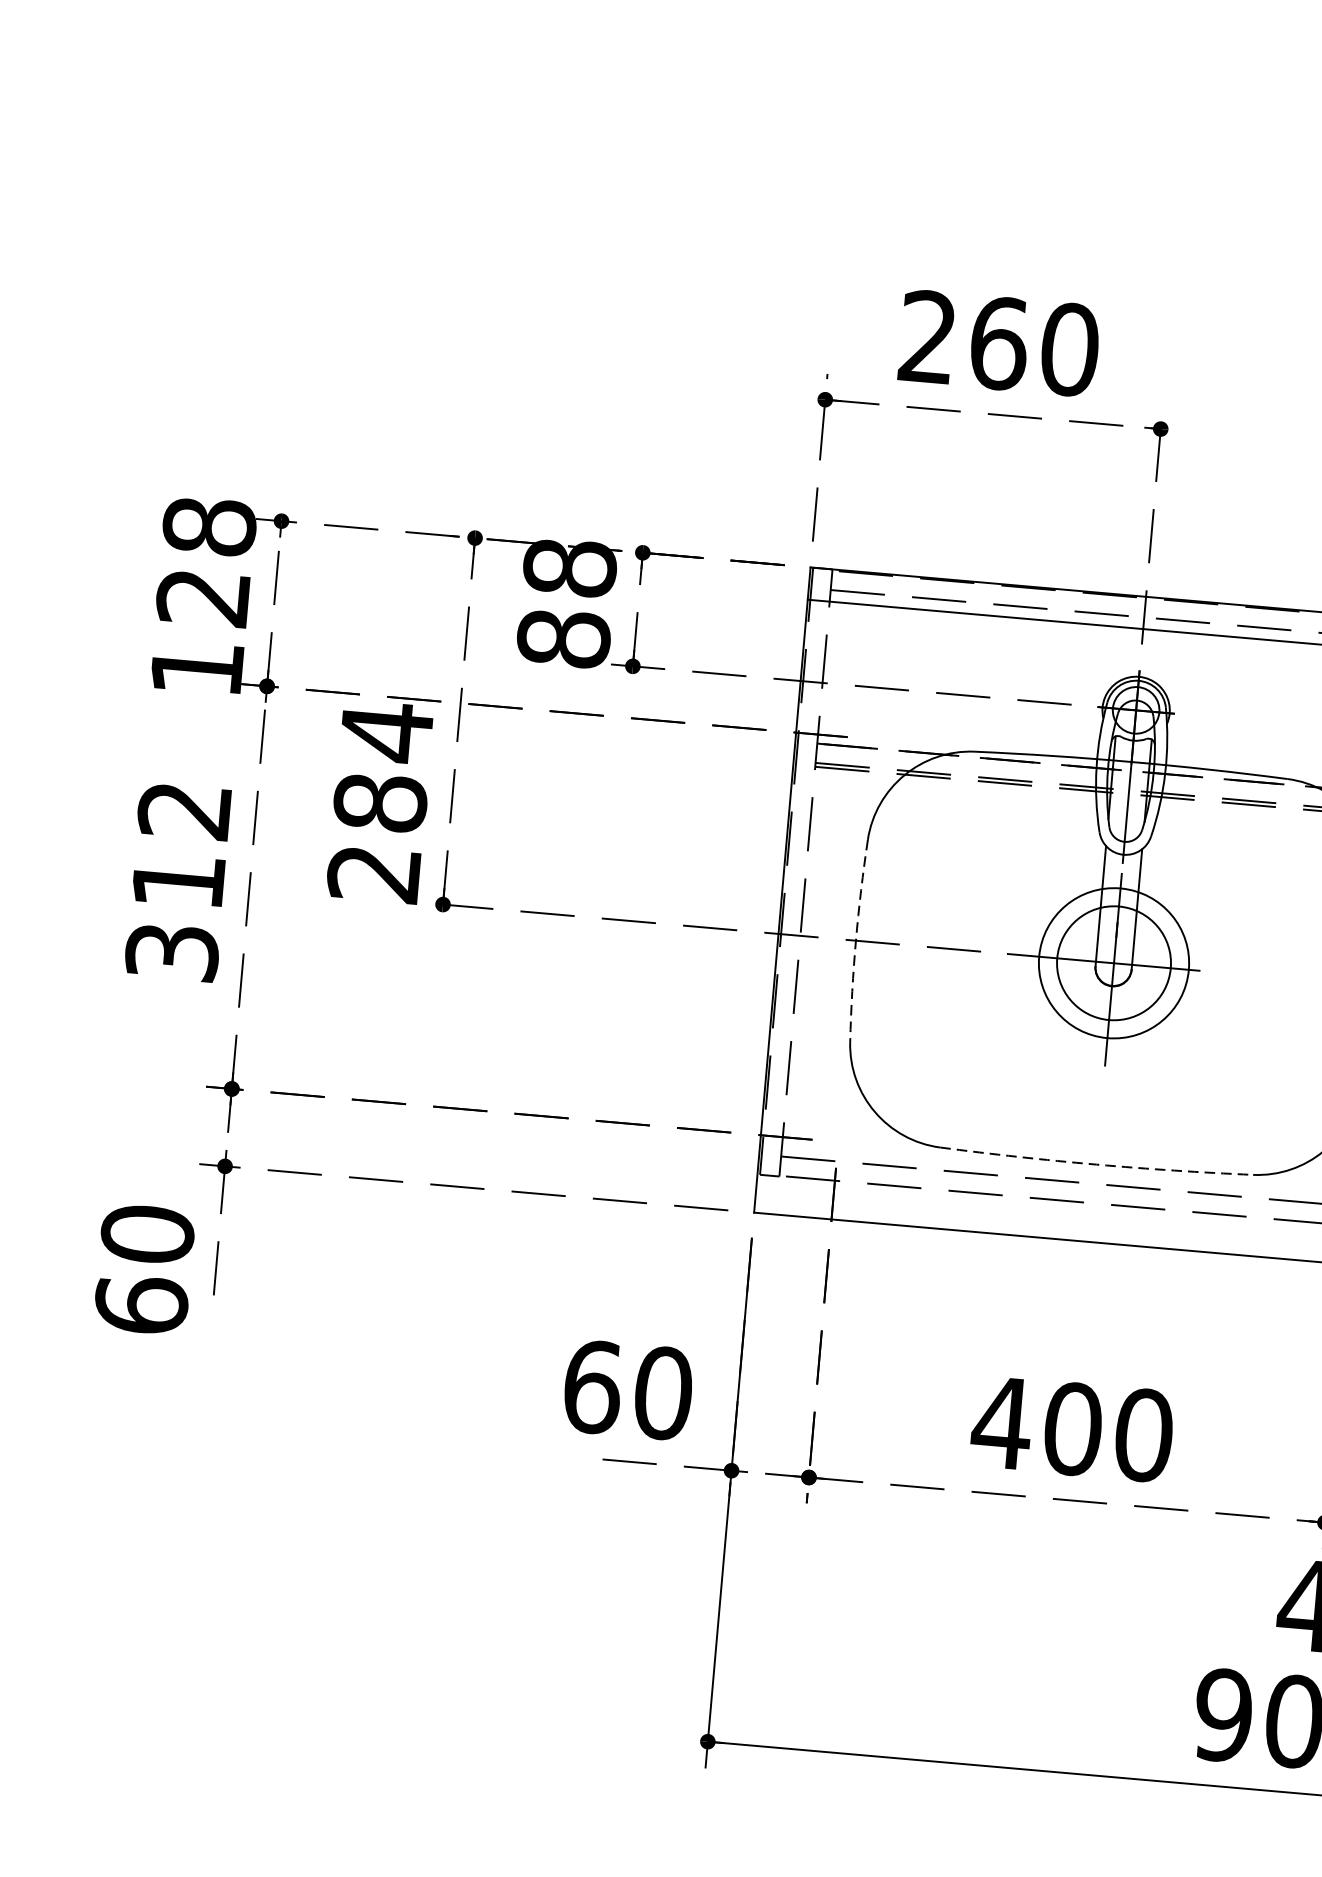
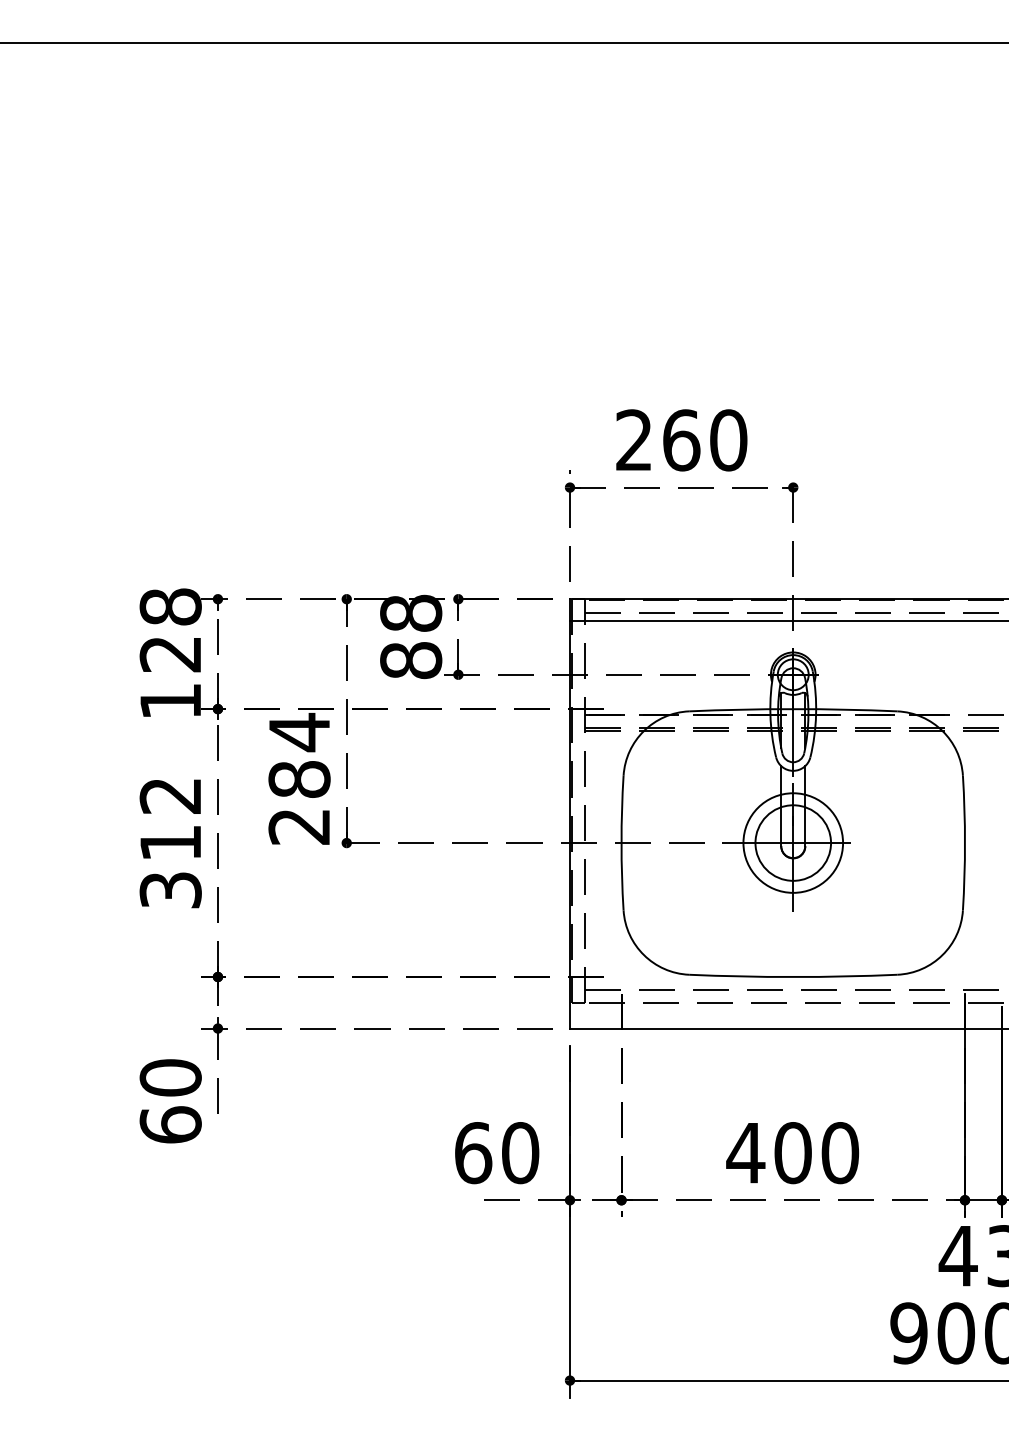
arc: (855, 941) -> (621, 843), dashed -> solid
arc: (1096, 1165) -> (793, 977), dashed -> solid

